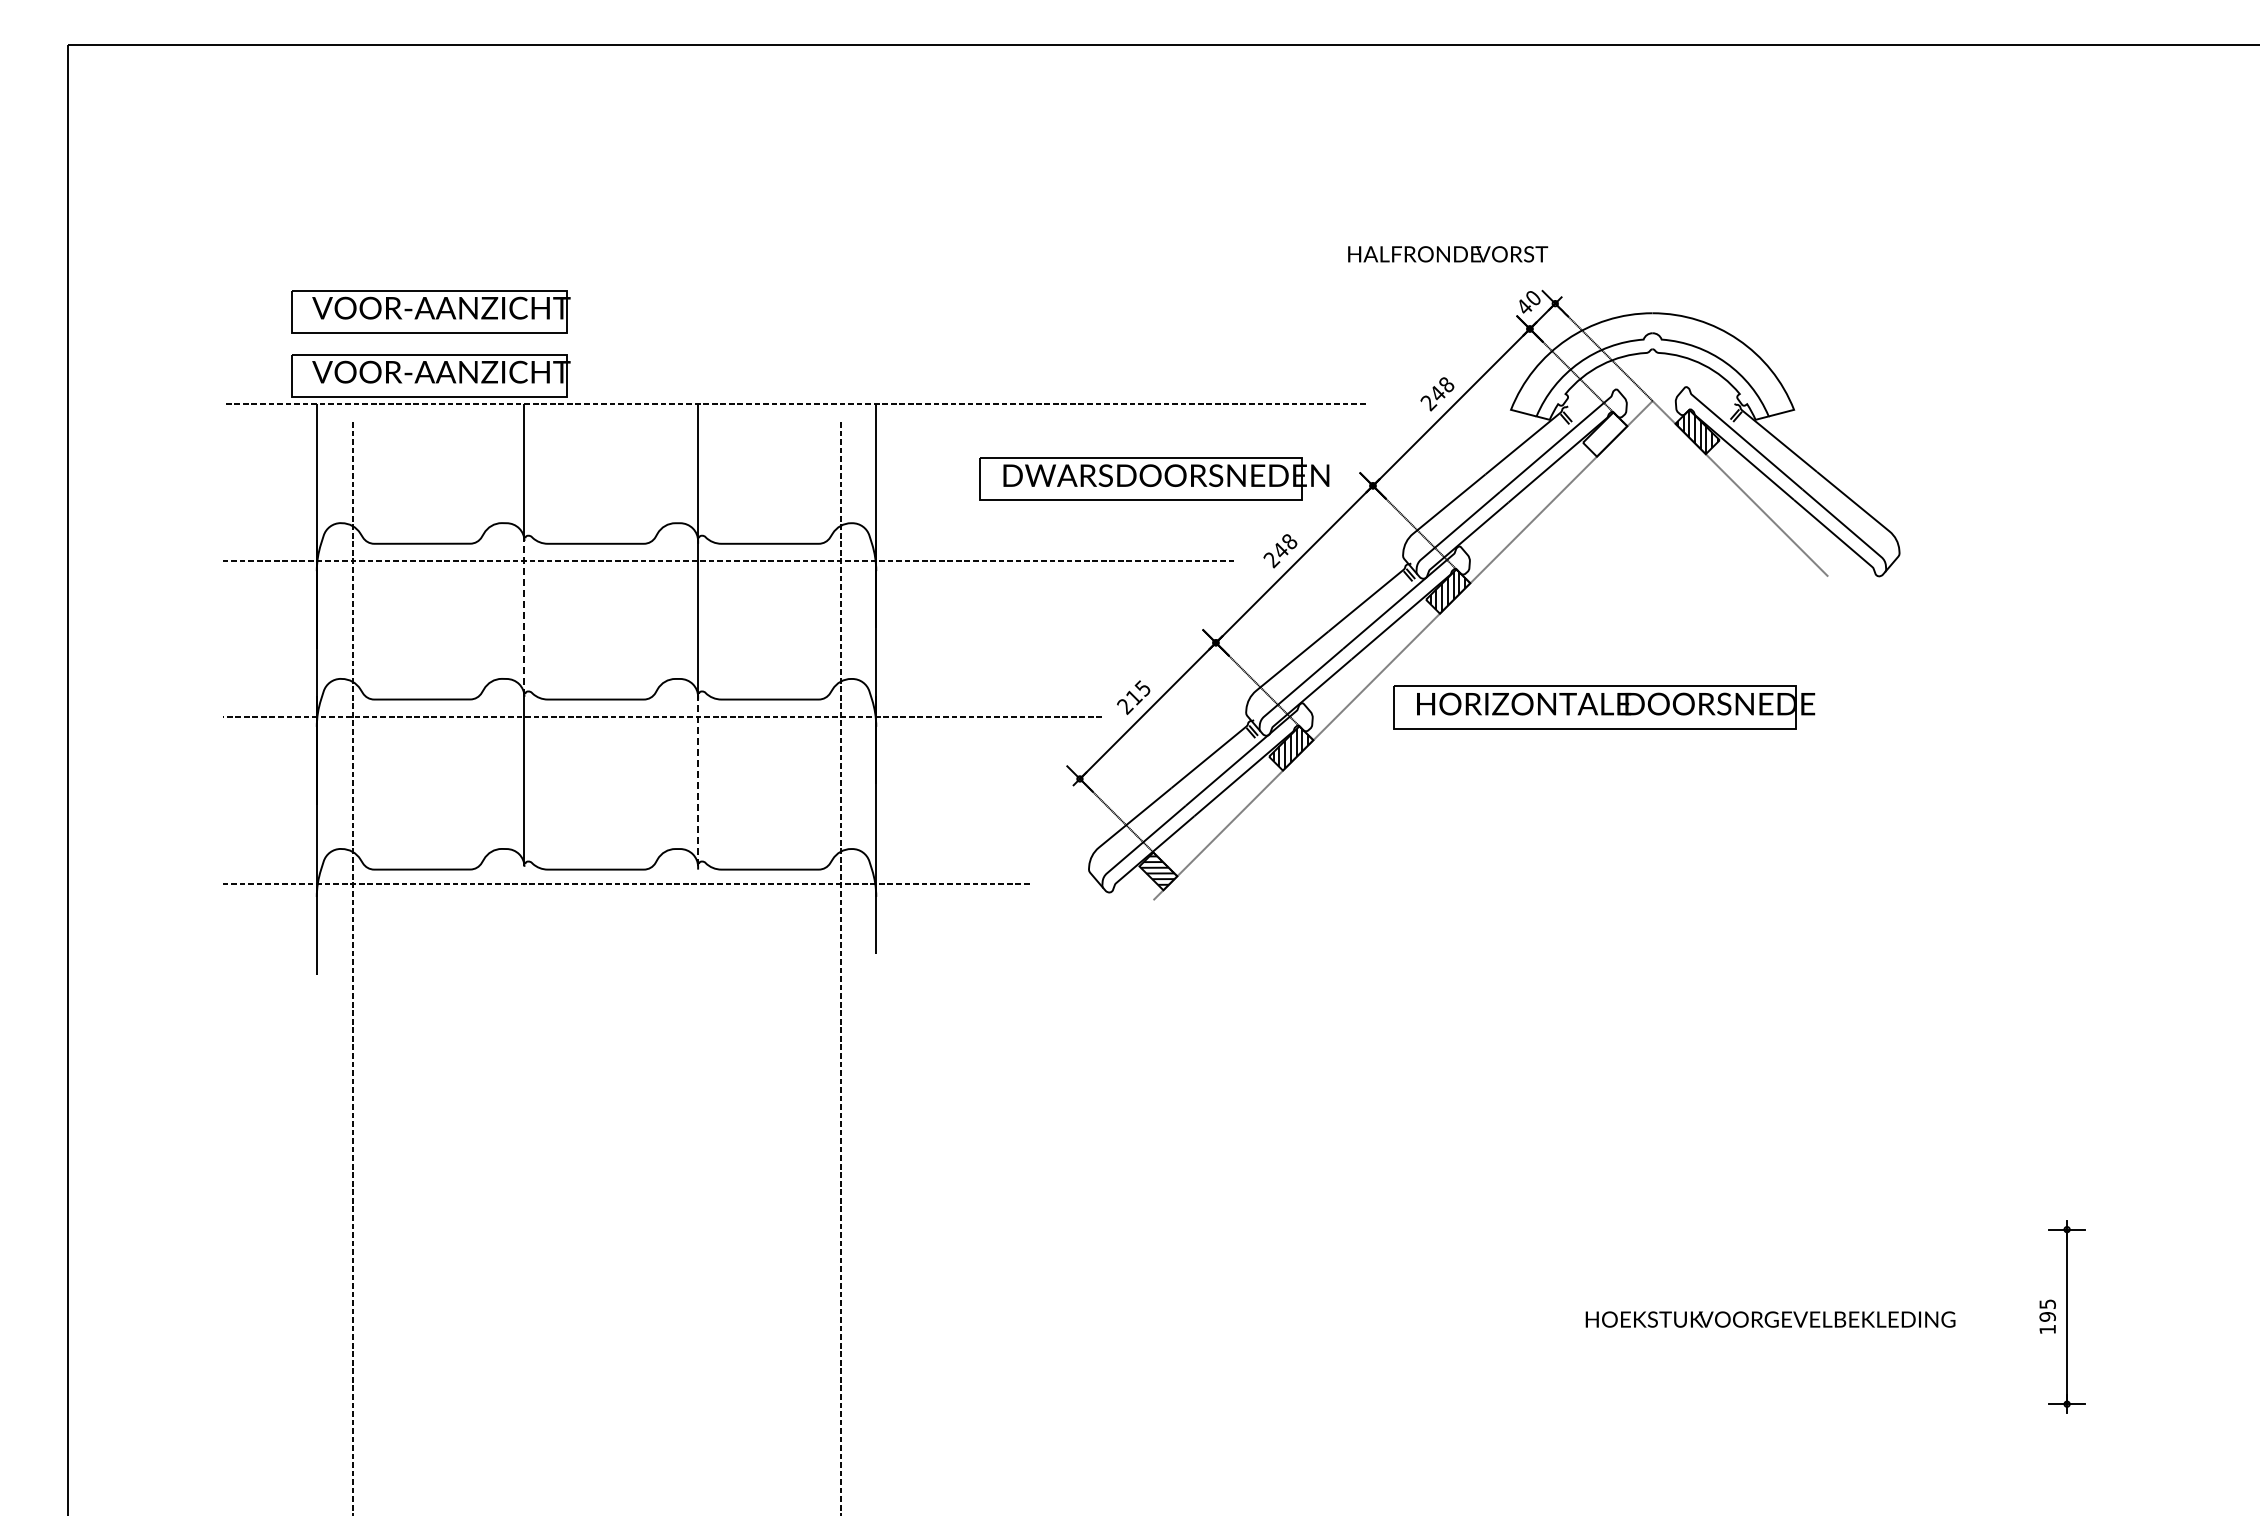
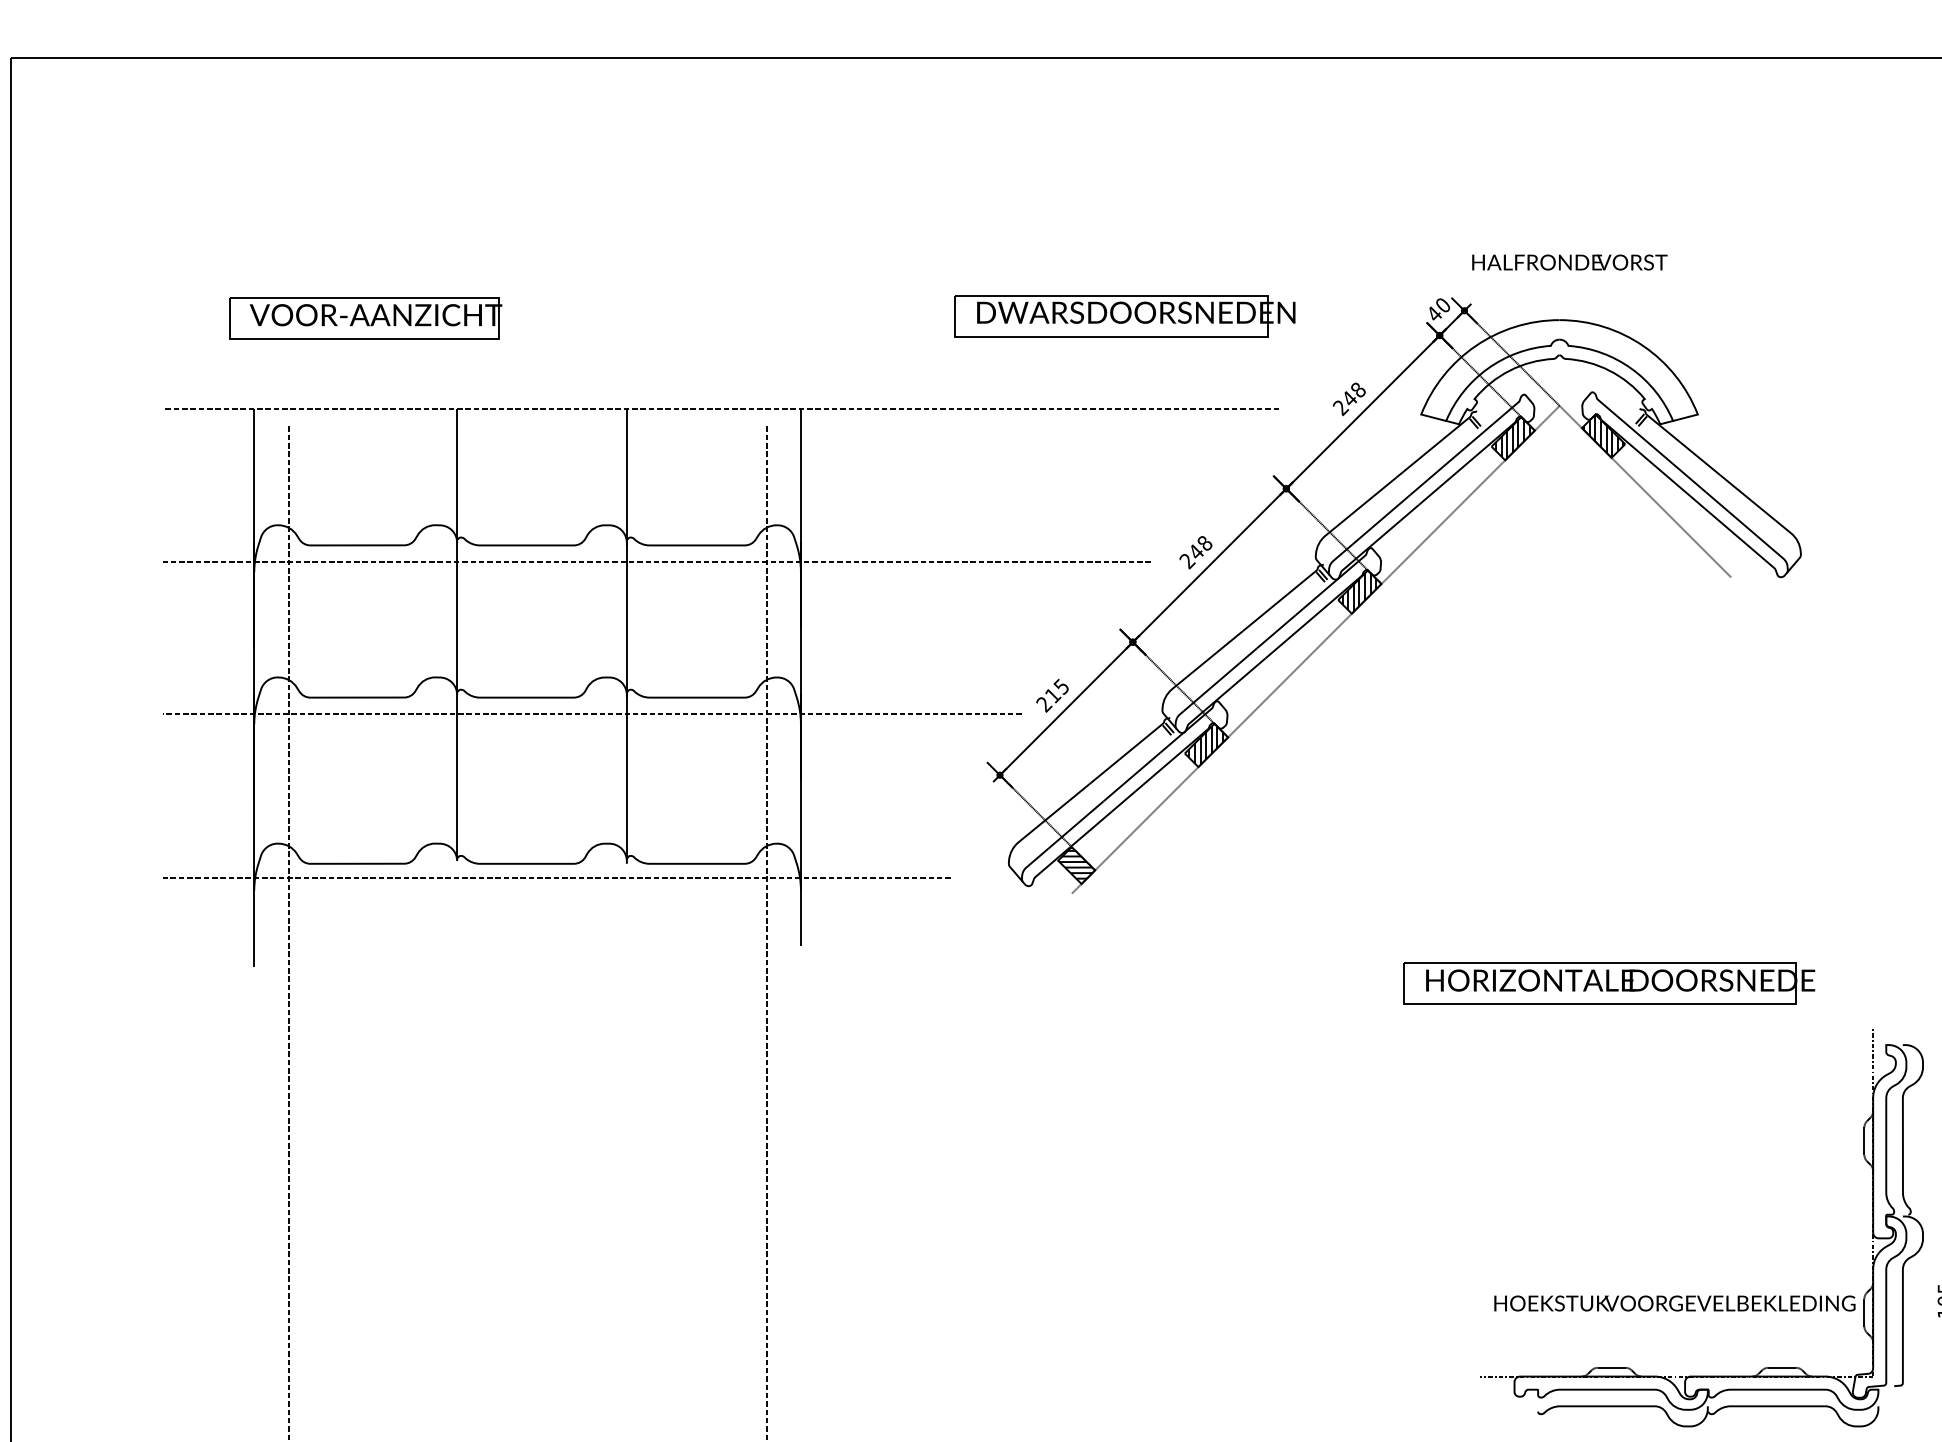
text: (1448, 254) -> (1570, 262), moved
part: (430, 375) -> (365, 380), removed
hatch: (1604, 434) -> (1512, 438), added
part: (1154, 478) -> (1124, 315), moved
line: (524, 618) -> (457, 618), dashed -> solid
part: (1604, 707) -> (1609, 983), moved
line: (698, 780) -> (627, 776), dashed -> solid
part: (1798, 1393) -> (1702, 1375), added

